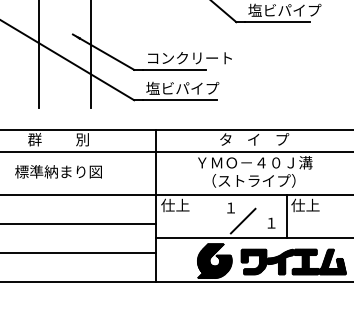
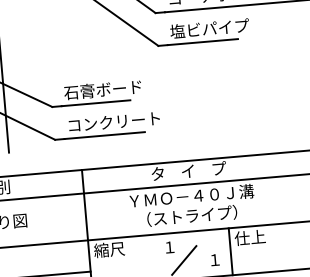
text: (188, 57) -> (109, 88), コンクリート -> 石膏ボード
text: (188, 87) -> (112, 120), 塩ビパイプ -> コンクリート
text: (175, 205) -> (109, 249), 仕上 -> 縮尺

